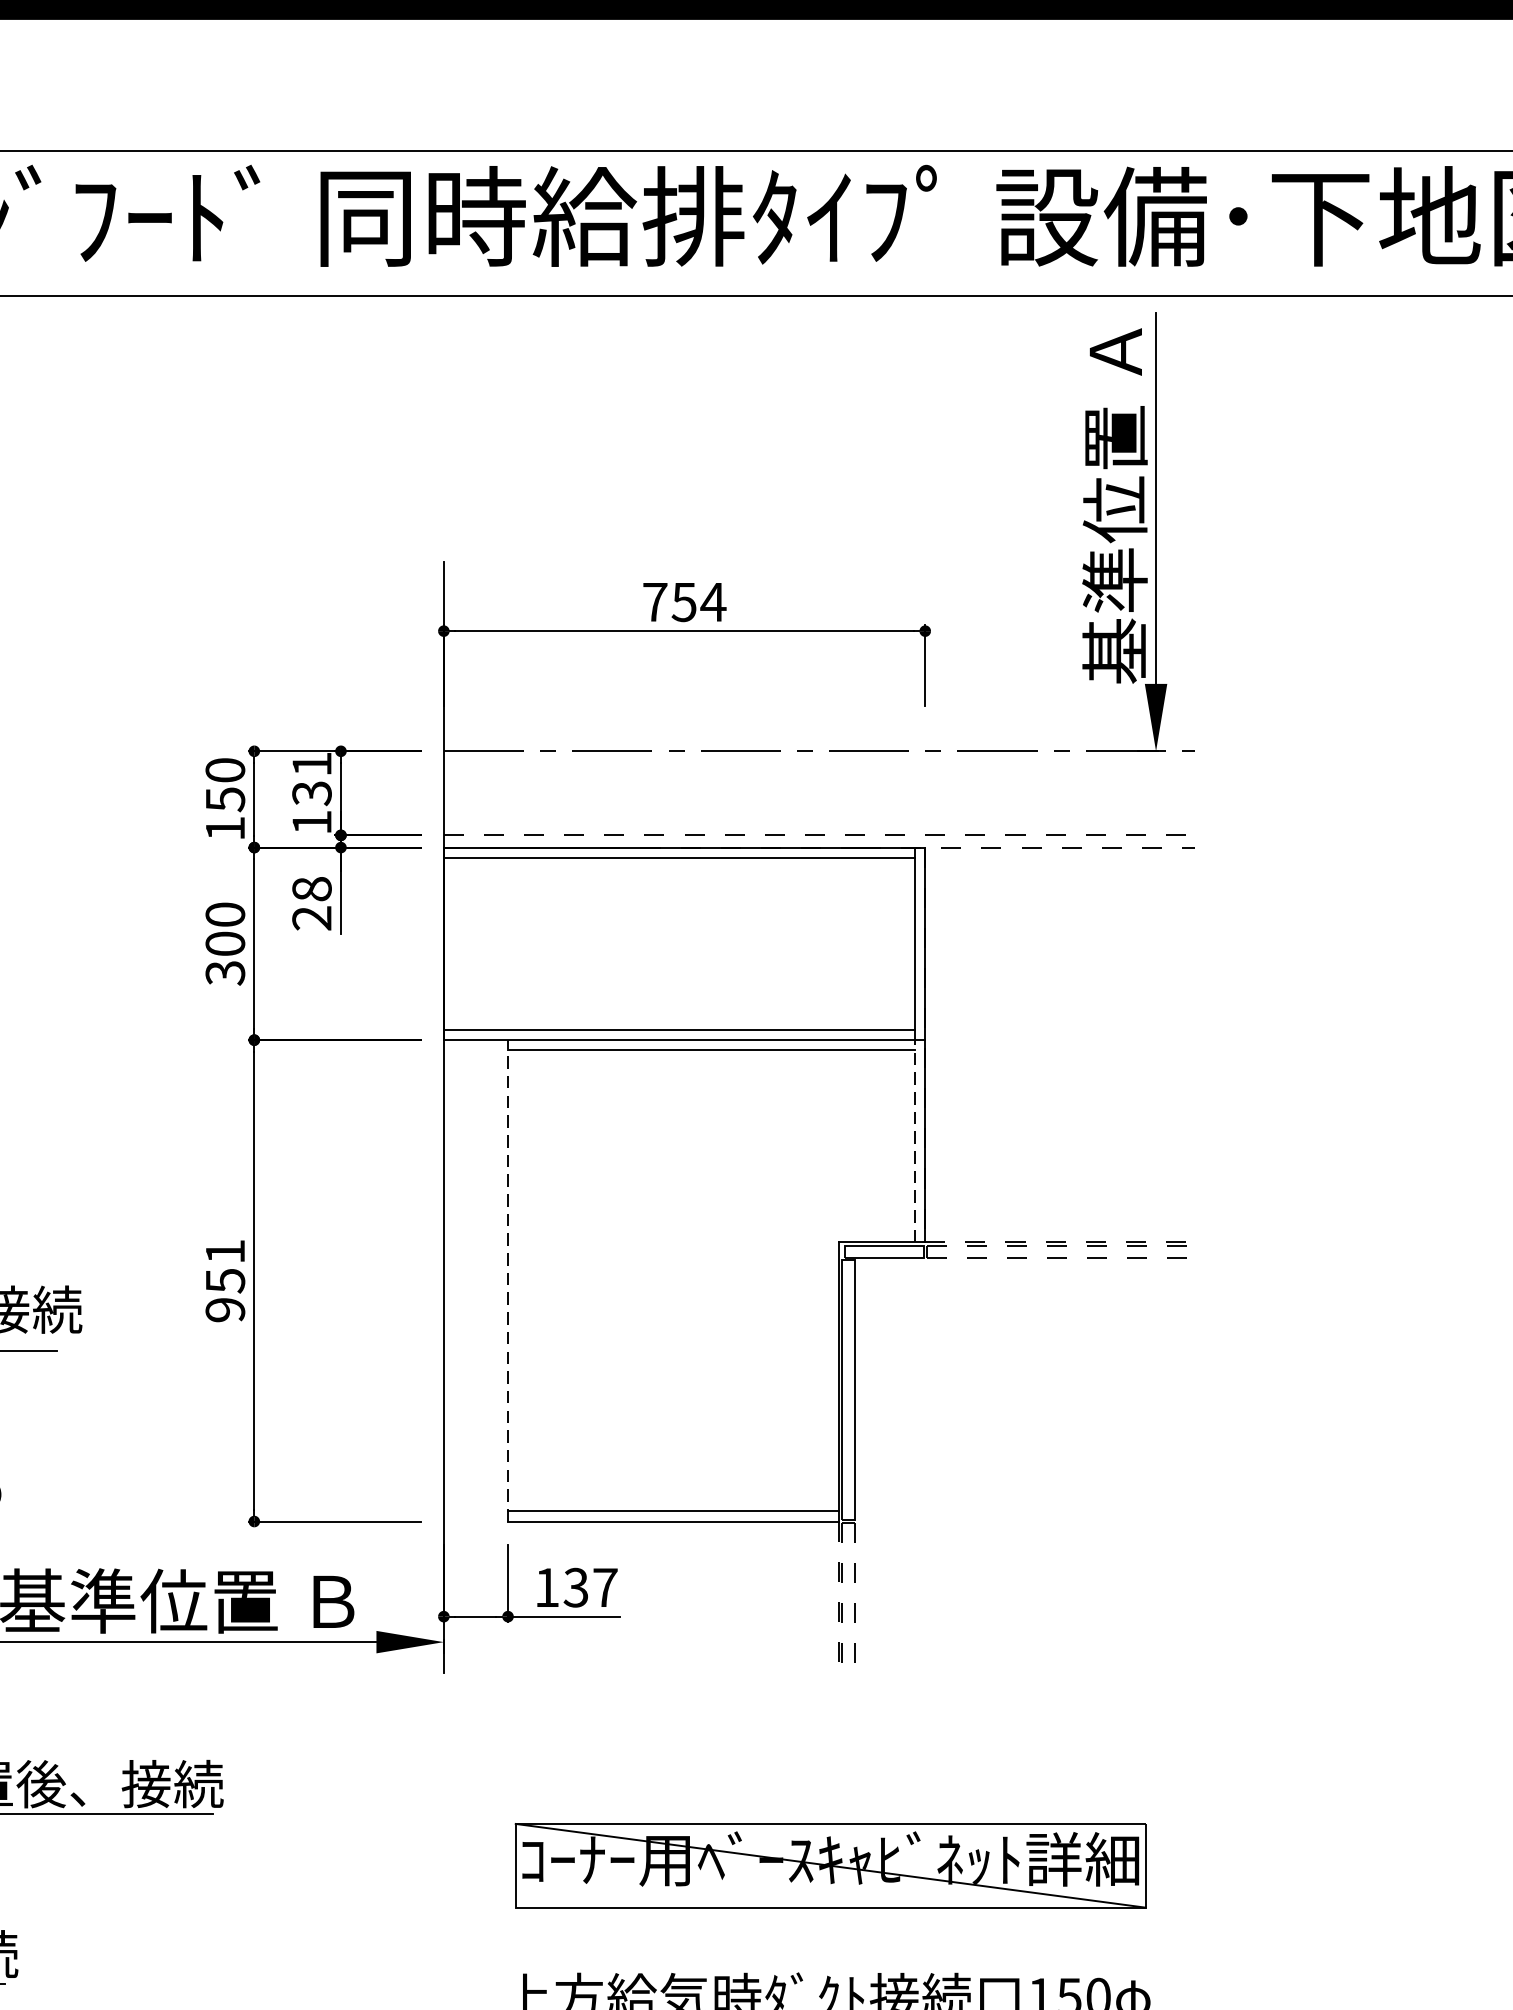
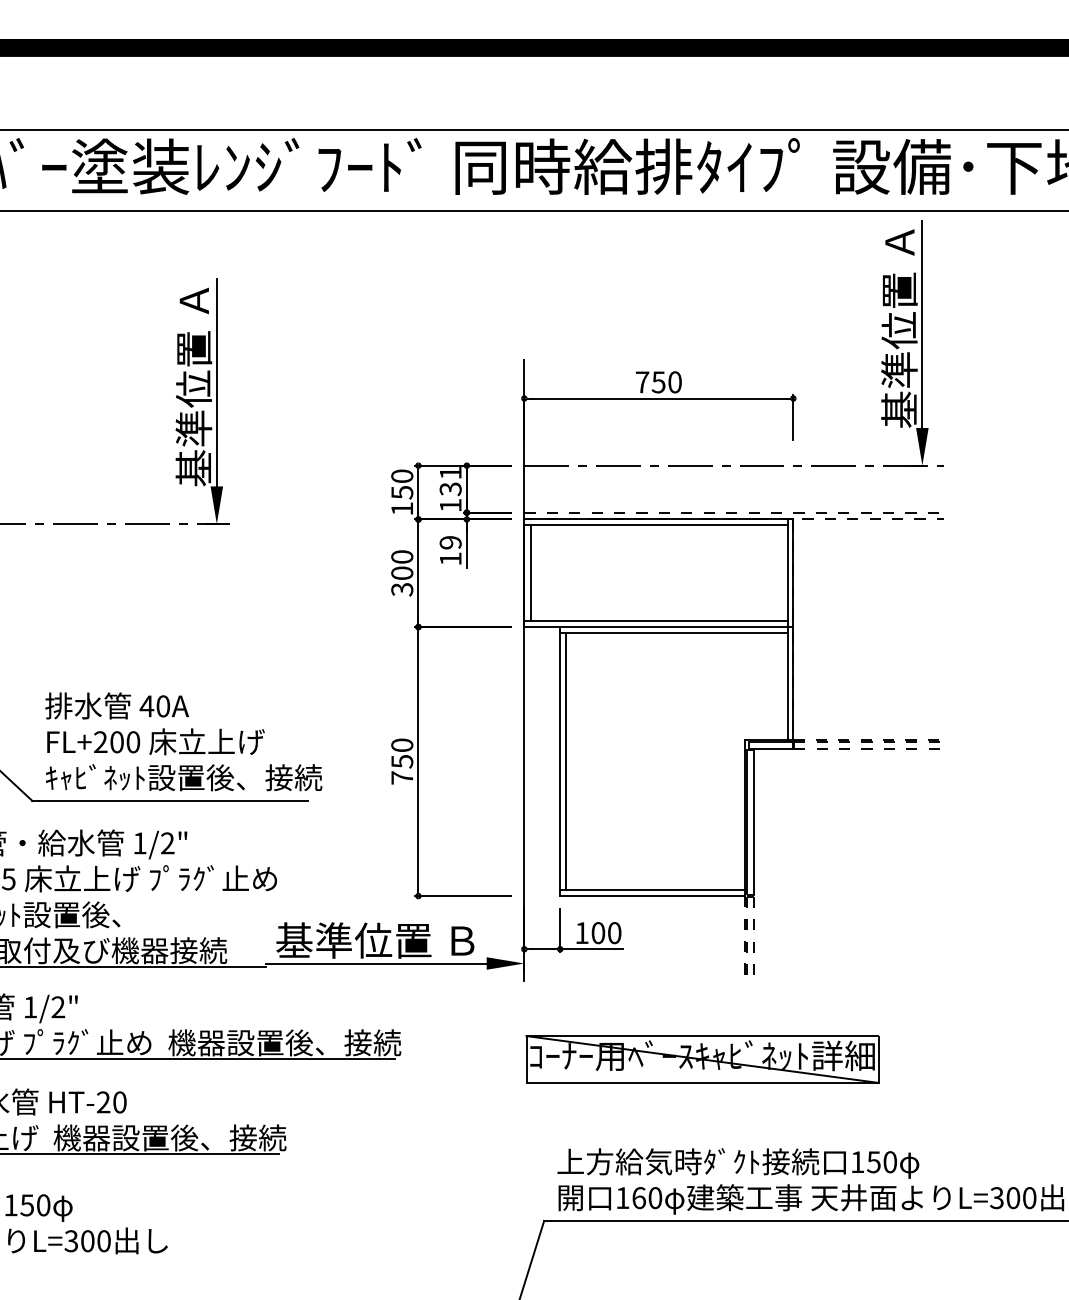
text: (712, 602) -> (674, 382), 754 -> 750
text: (311, 903) -> (450, 550), 28 -> 19
line: (454, 944) -> (530, 573), added
line: (914, 1141) -> (787, 683), dashed -> solid
text: (225, 1280) -> (402, 761), 951 -> 750
line: (508, 1280) -> (560, 761), dashed -> solid
line: (517, 1280) -> (565, 761), added
text: (590, 1588) -> (606, 933), 137 -> 100
part: (830, 1865) -> (702, 1059), moved

